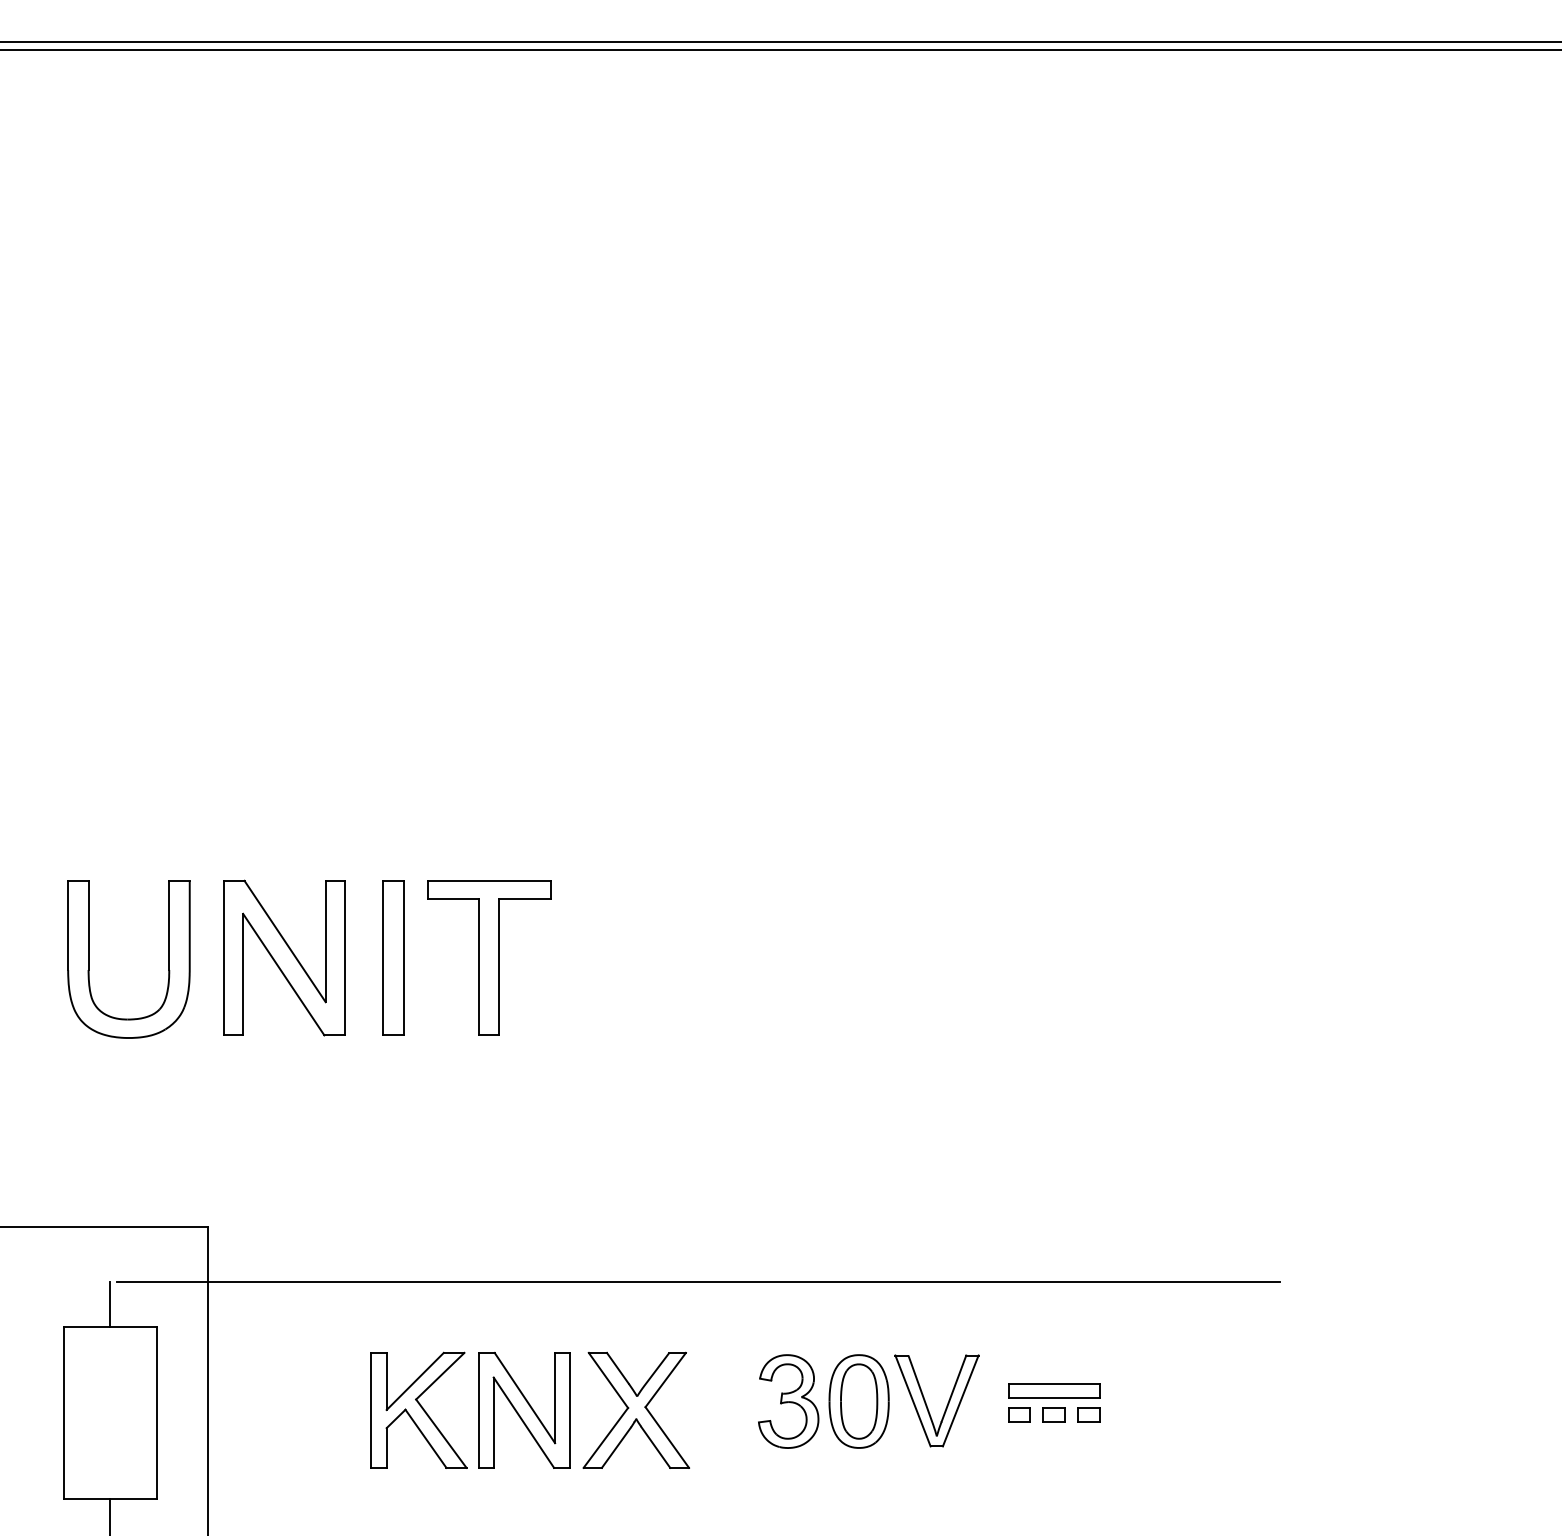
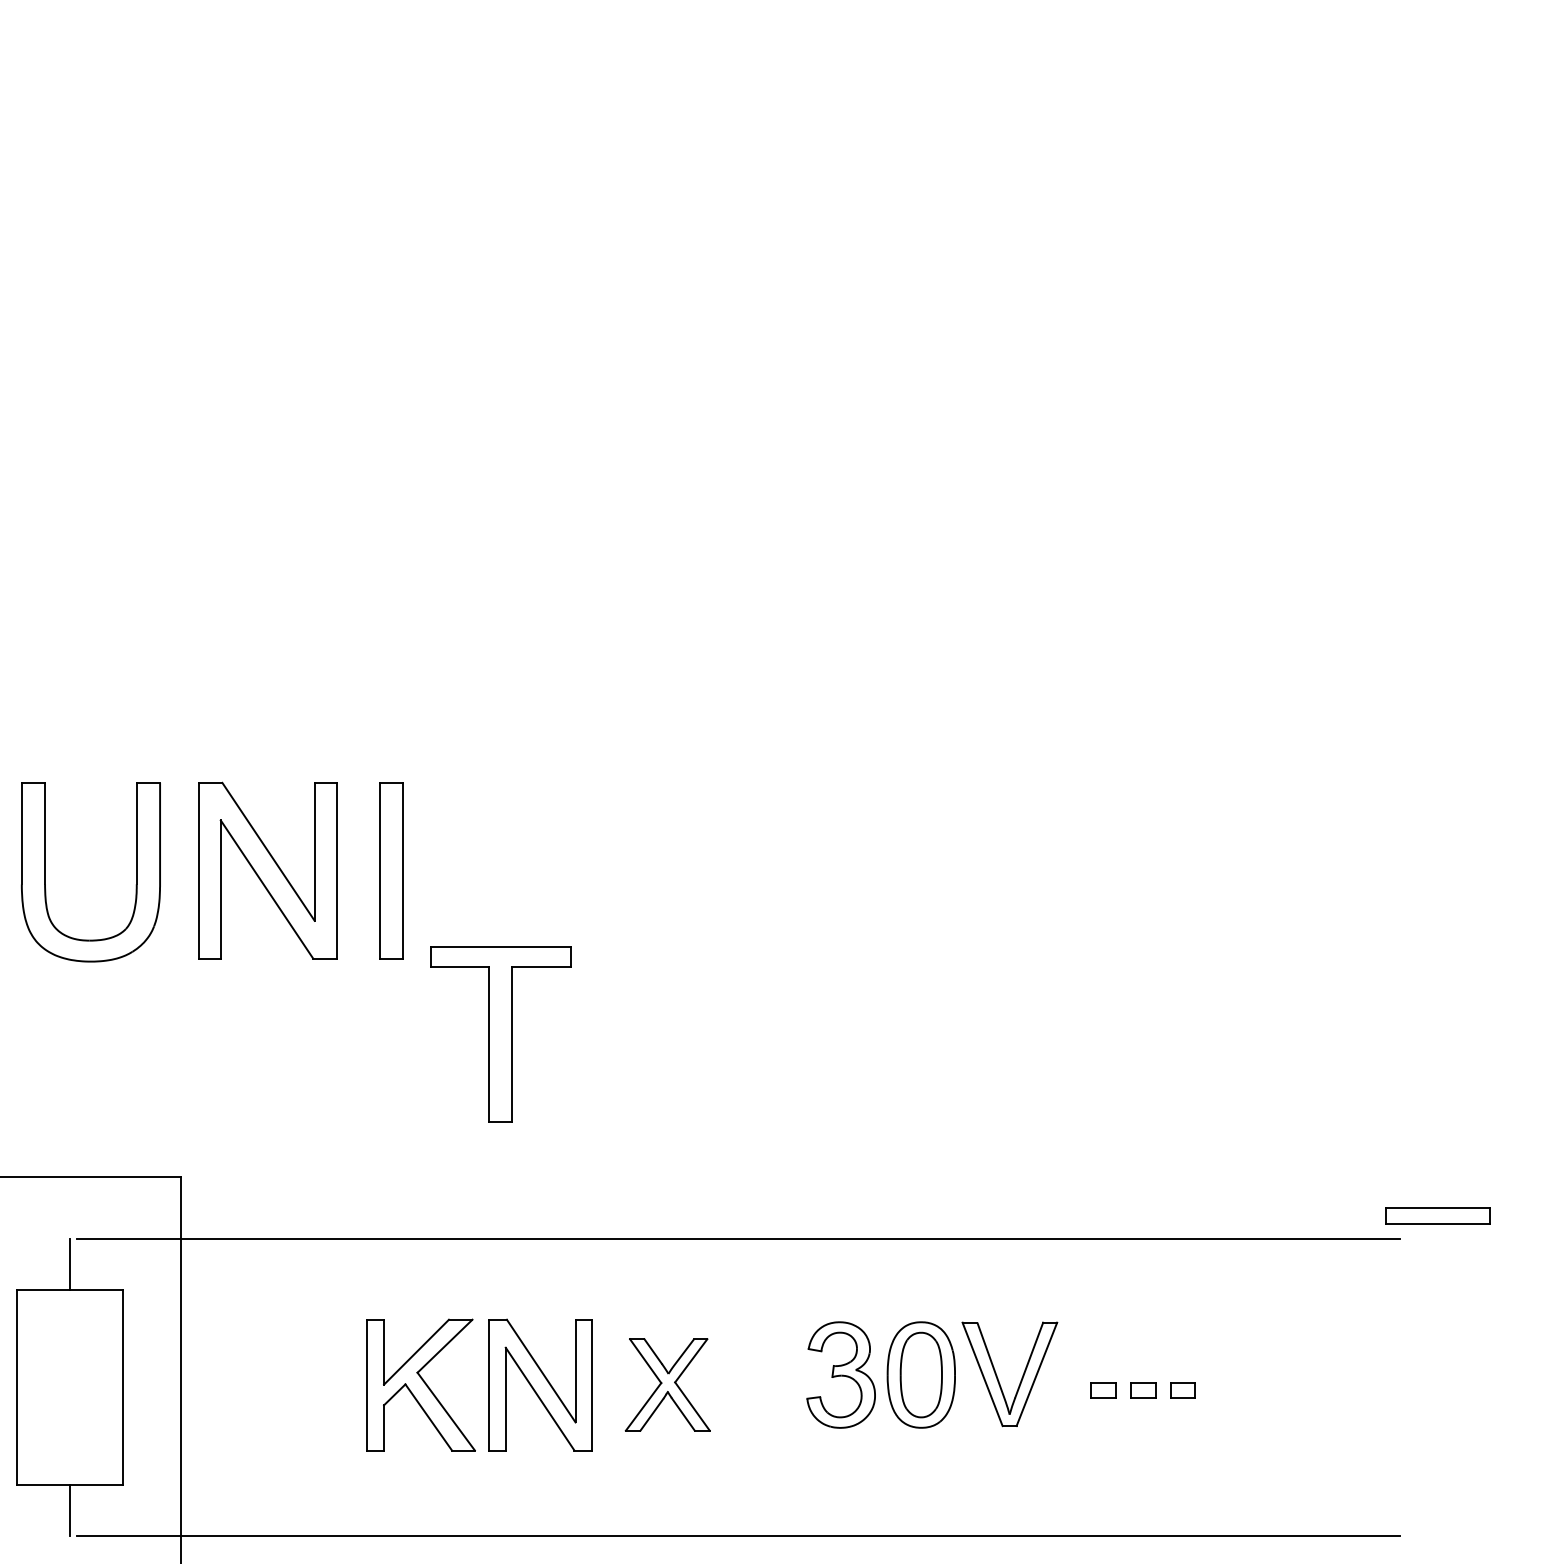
part: (489, 957) -> (500, 1033), moved
part: (1054, 1390) -> (1438, 1215), moved
part: (635, 1409) -> (667, 1384), size x0.7

